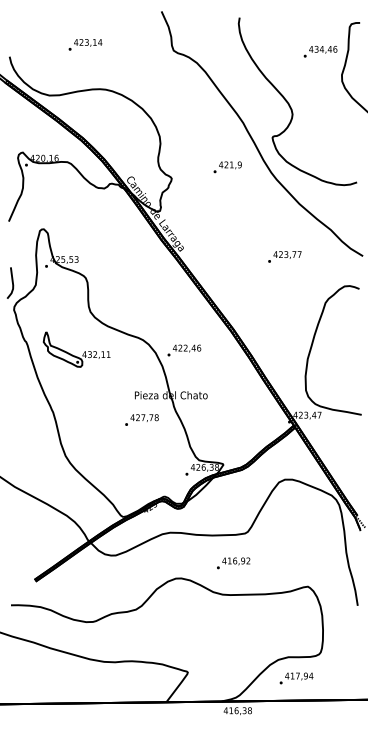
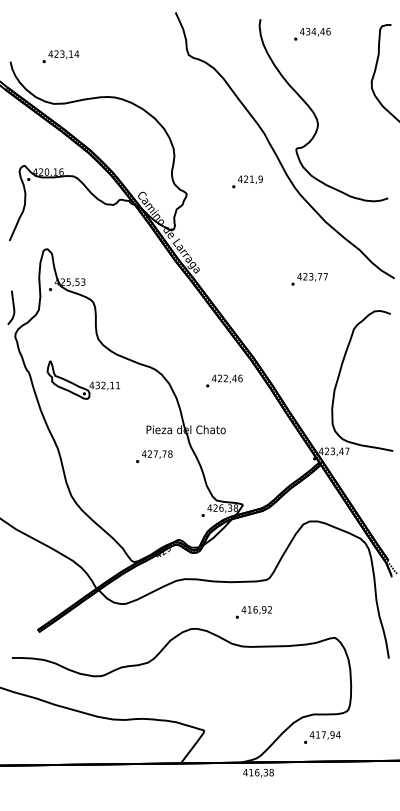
text: (85, 44) -> (60, 56), moved
text: (320, 51) -> (312, 34), moved
text: (184, 350) -> (224, 380), moved

